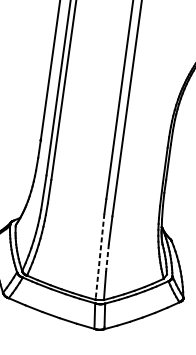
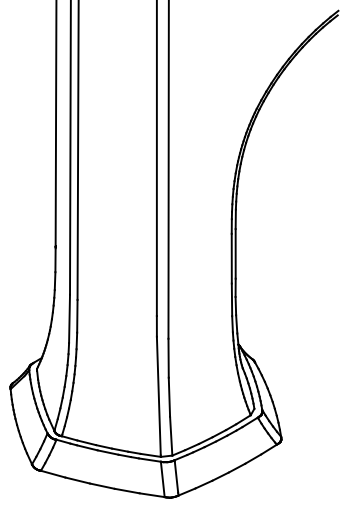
line: (99, 256) -> (158, 396), dashed -> solid
line: (107, 258) -> (169, 397), dashed -> solid

